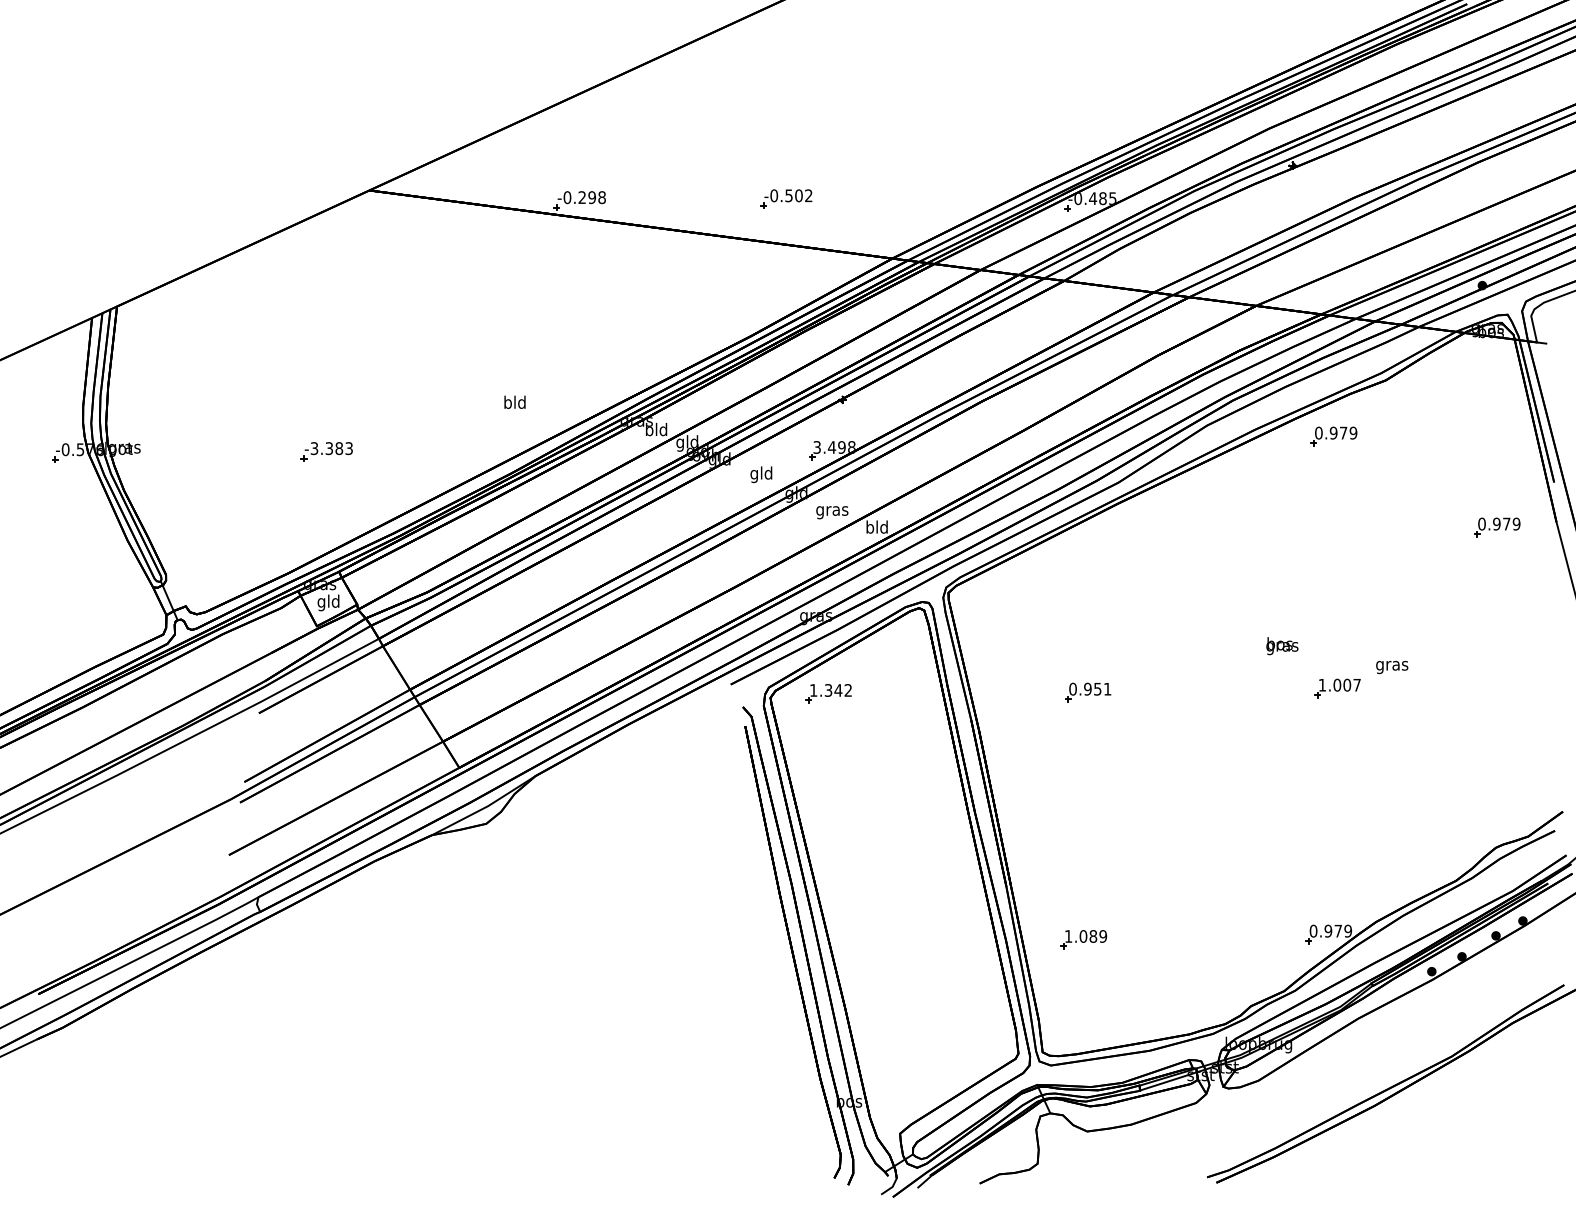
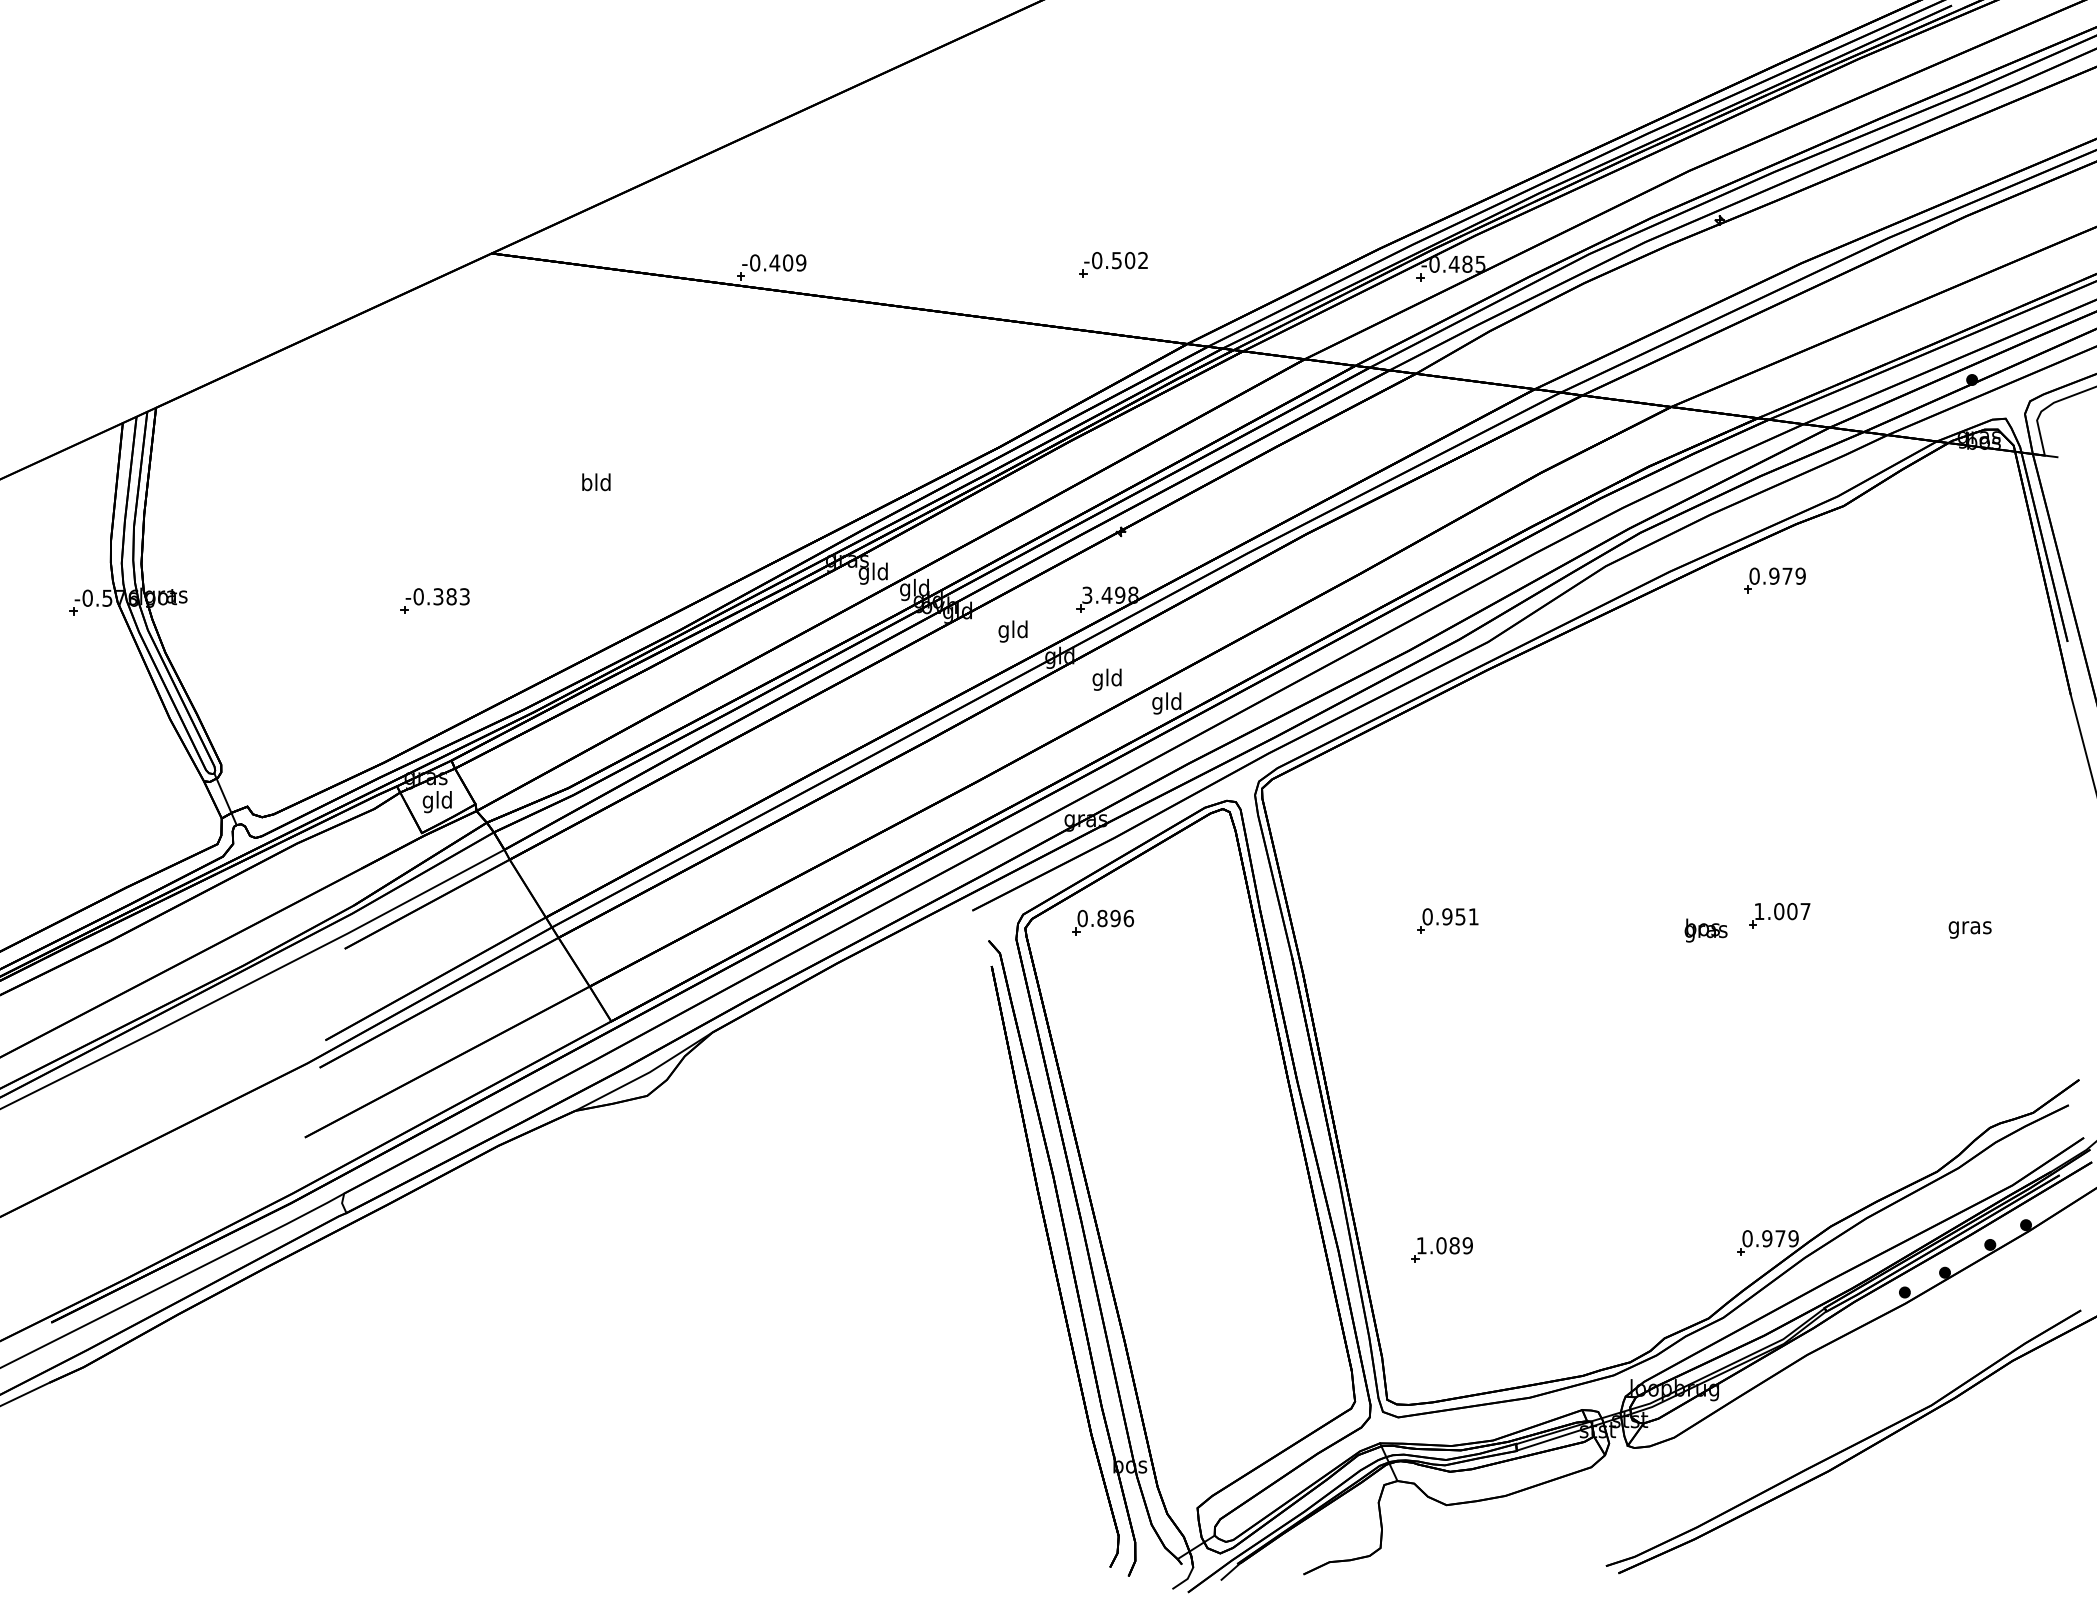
text: (591, 197) -> (787, 262), -0.298 -> -0.409
part: (786, 198) -> (1113, 264), moved
text: (515, 402) -> (596, 482), moved
text: (648, 431) -> (863, 573), bld -> gld
text: (314, 448) -> (418, 596), -3.383 -> -0.383
text: (832, 510) -> (1107, 679), gras -> gld
part: (1496, 527) -> (1991, 701), removed
text: (869, 528) -> (1157, 703), bld -> gld
text: (1281, 646) -> (1705, 930), moved
text: (1391, 667) -> (1969, 929), moved
text: (830, 690) -> (1105, 918), 1.342 -> 0.896

